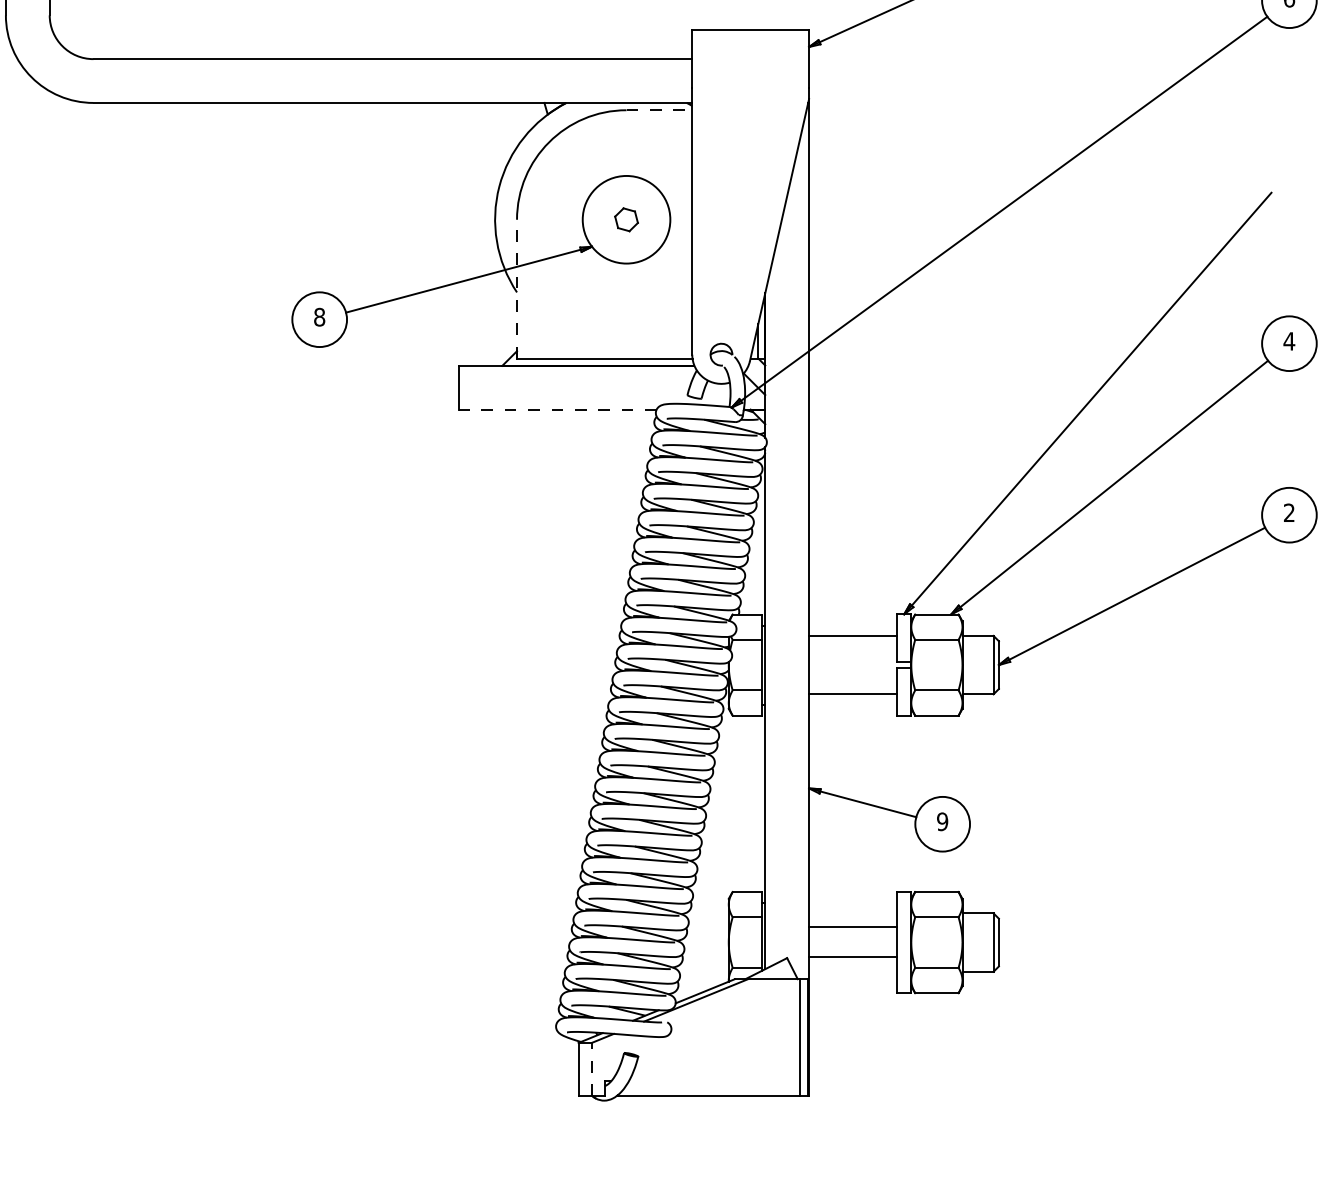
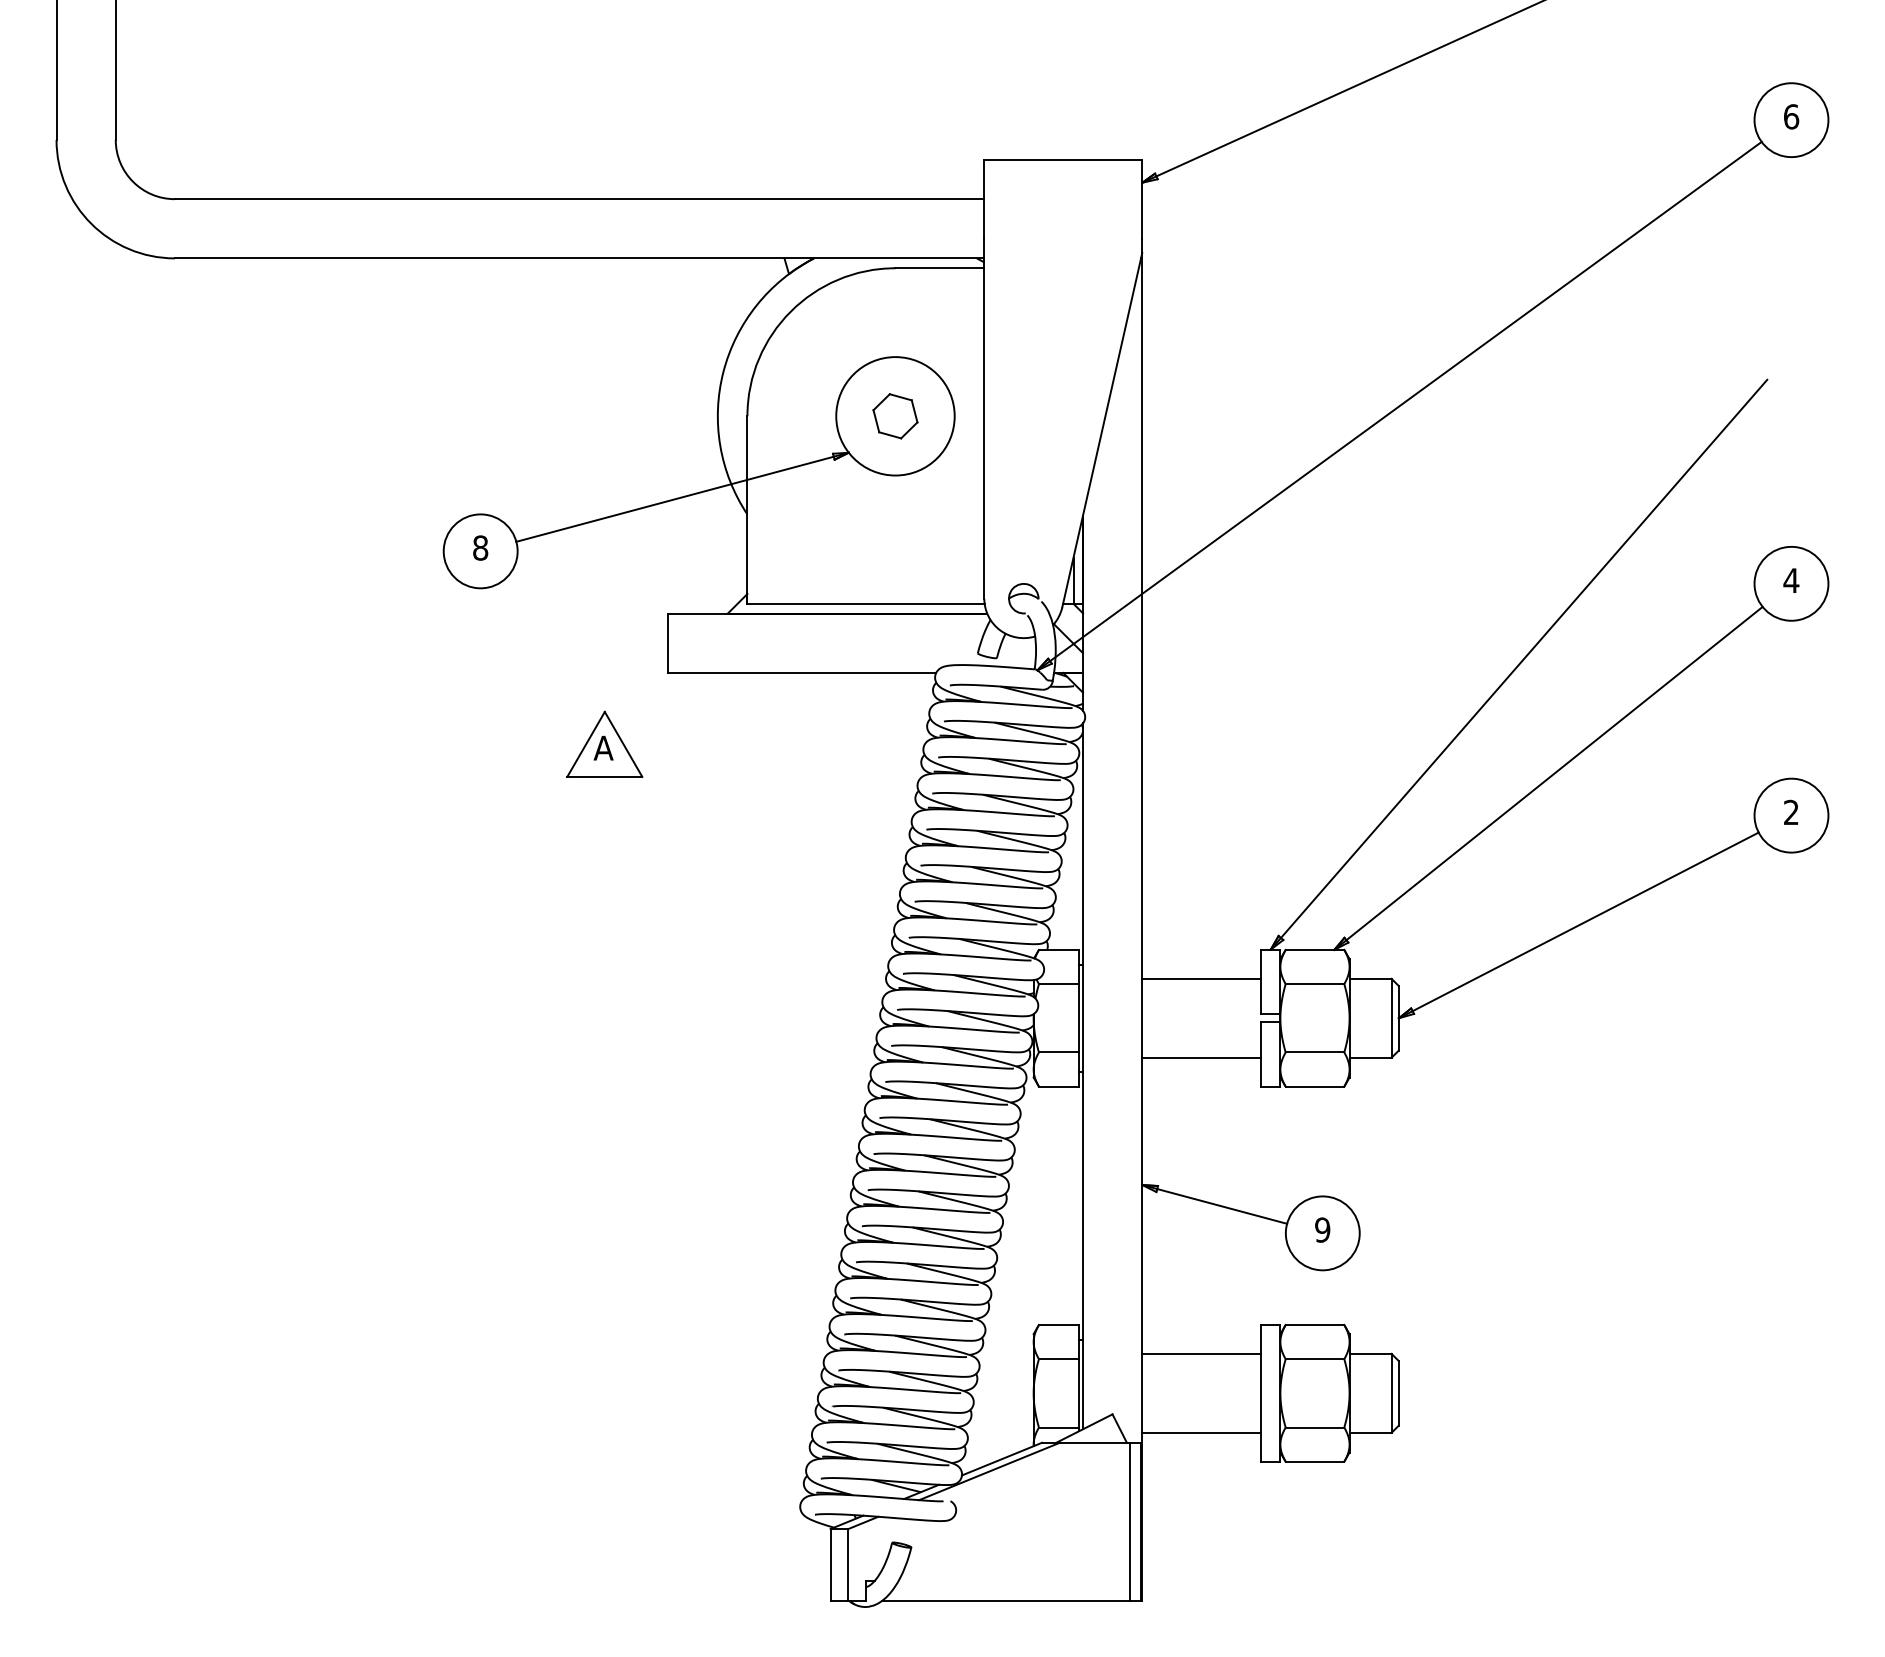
line: (659, 110) -> (940, 268), dashed -> solid
part: (626, 219) -> (895, 416), size x1.43
line: (517, 289) -> (747, 510), dashed -> solid
line: (557, 409) -> (802, 672), dashed -> solid
part: (411, 461) -> (604, 743), added
line: (852, 926) -> (1201, 1432), moved
line: (852, 956) -> (1201, 1353), moved
line: (591, 1069) -> (848, 1564), dashed -> solid

